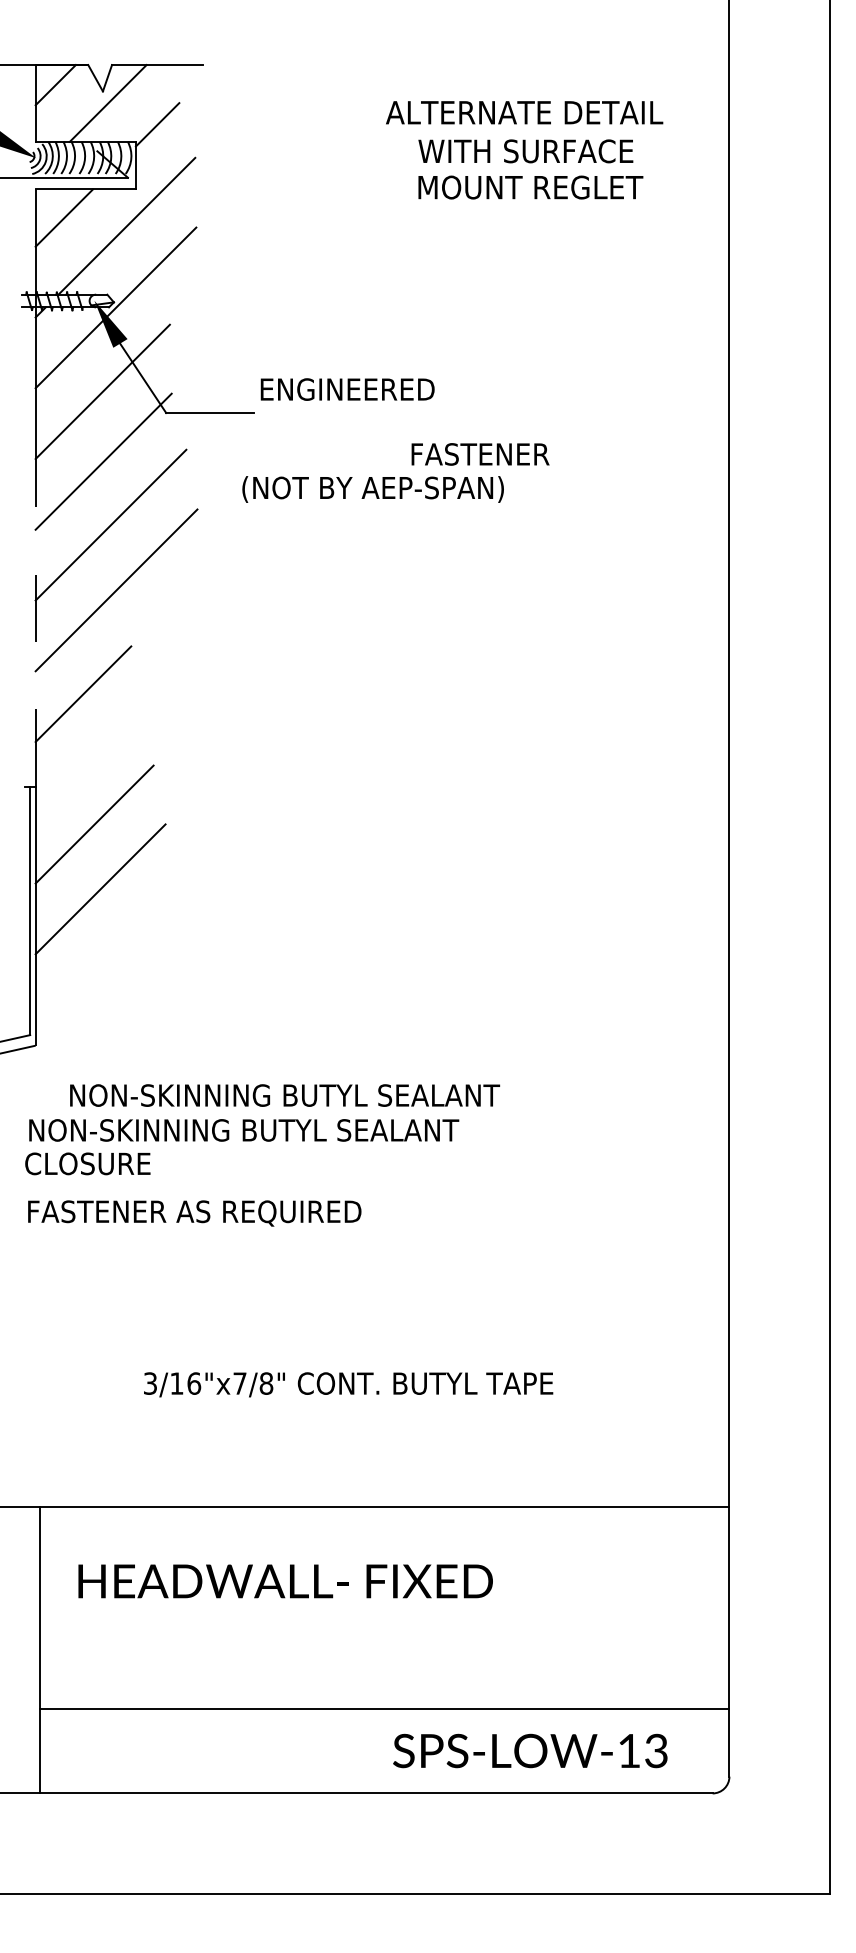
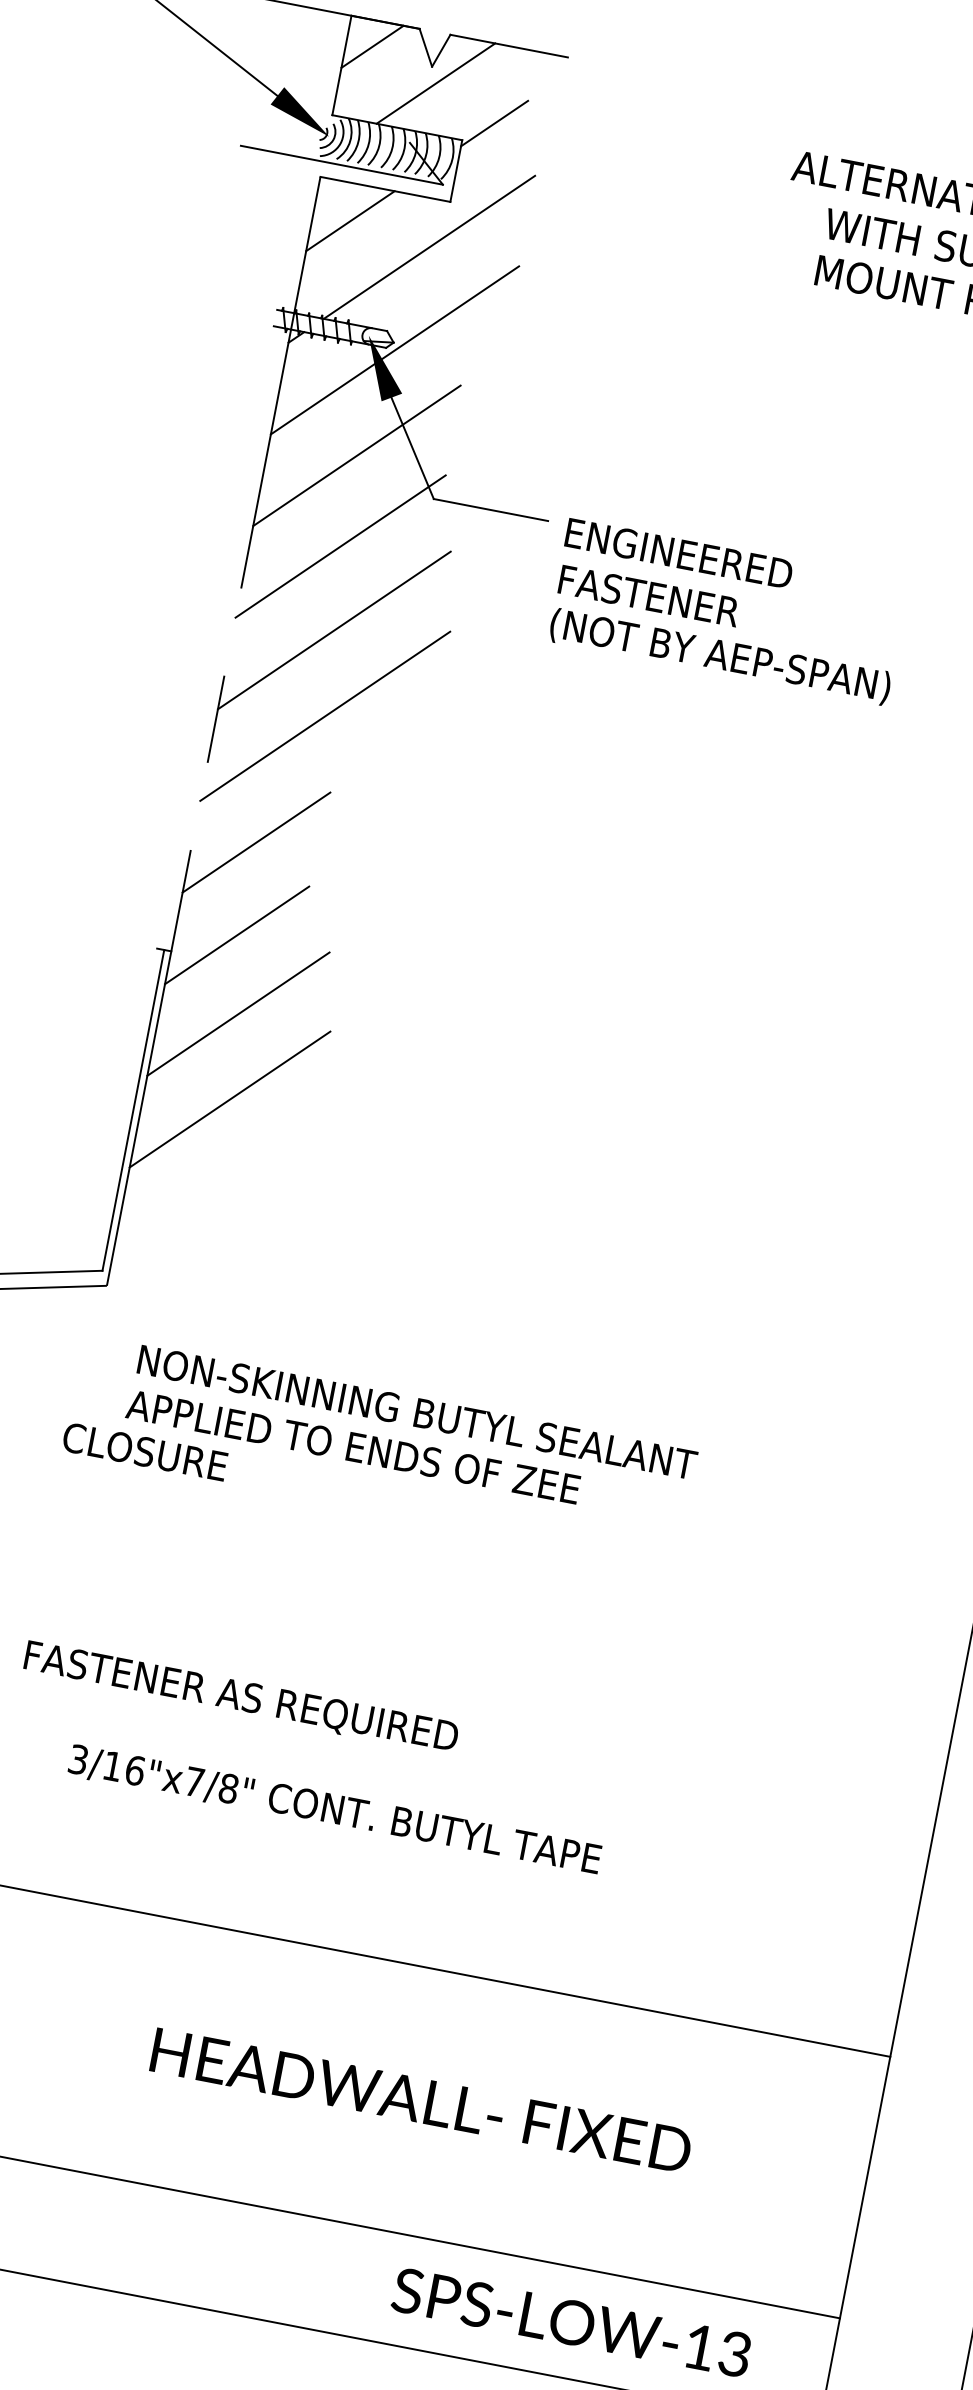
text: (347, 389) -> (678, 553), moved
text: (480, 454) -> (649, 596), moved
text: (372, 489) -> (719, 656), moved
line: (82, 765) -> (237, 934), added
text: (244, 1130) -> (356, 1447), NON-SKINNING BUTYL SEALANT -> APPLIED TO ENDS OF ZEE
text: (194, 1213) -> (240, 1698), moved
text: (348, 1384) -> (334, 1810), moved
text: (285, 1581) -> (421, 2100), moved

